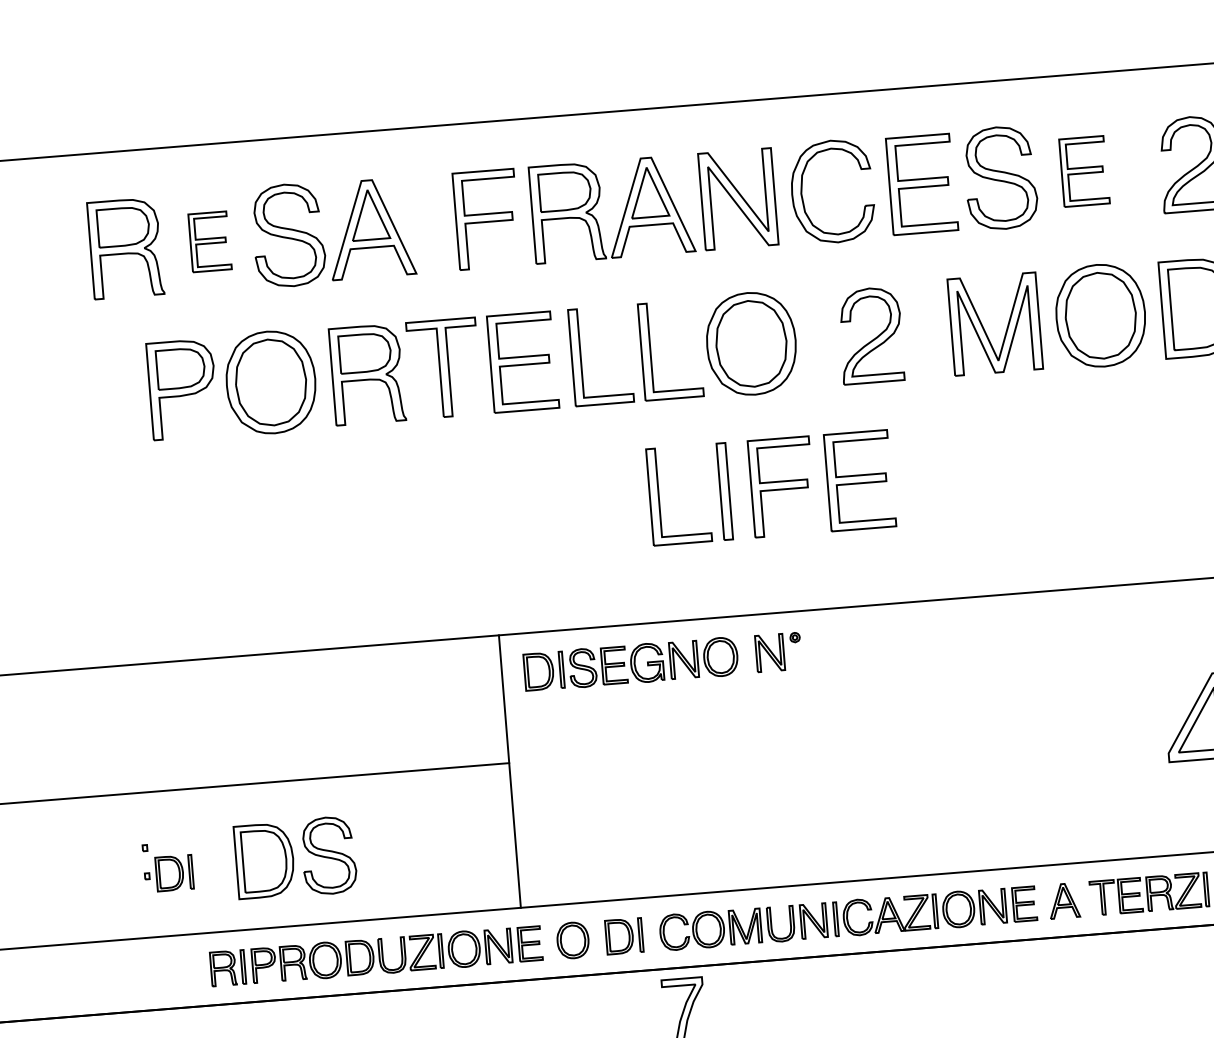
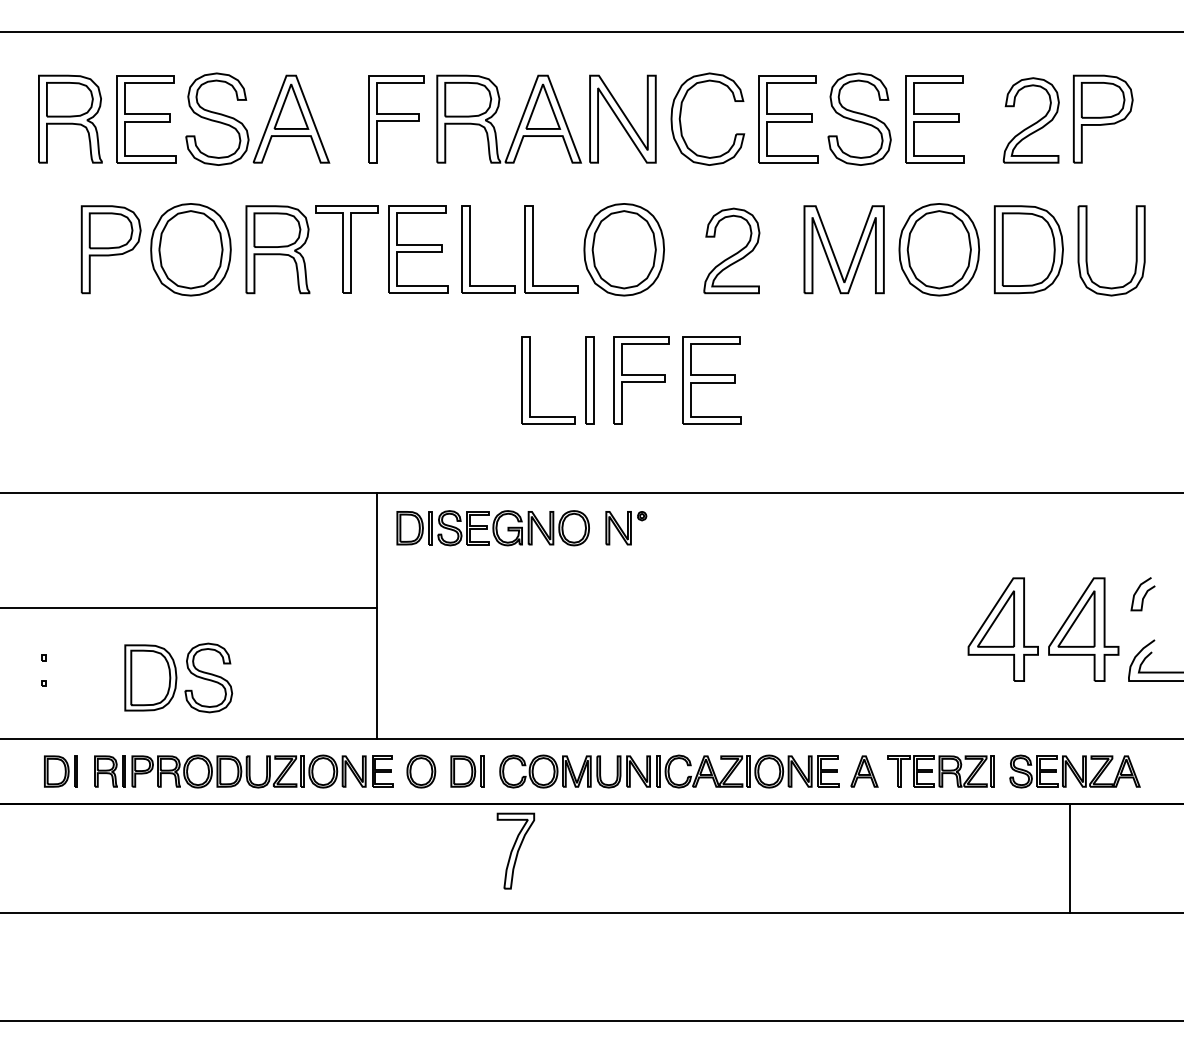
part: (1083, 171) -> (934, 119), size x1.43
part: (210, 242) -> (146, 119), size x1.67
part: (173, 873) -> (60, 771), moved

